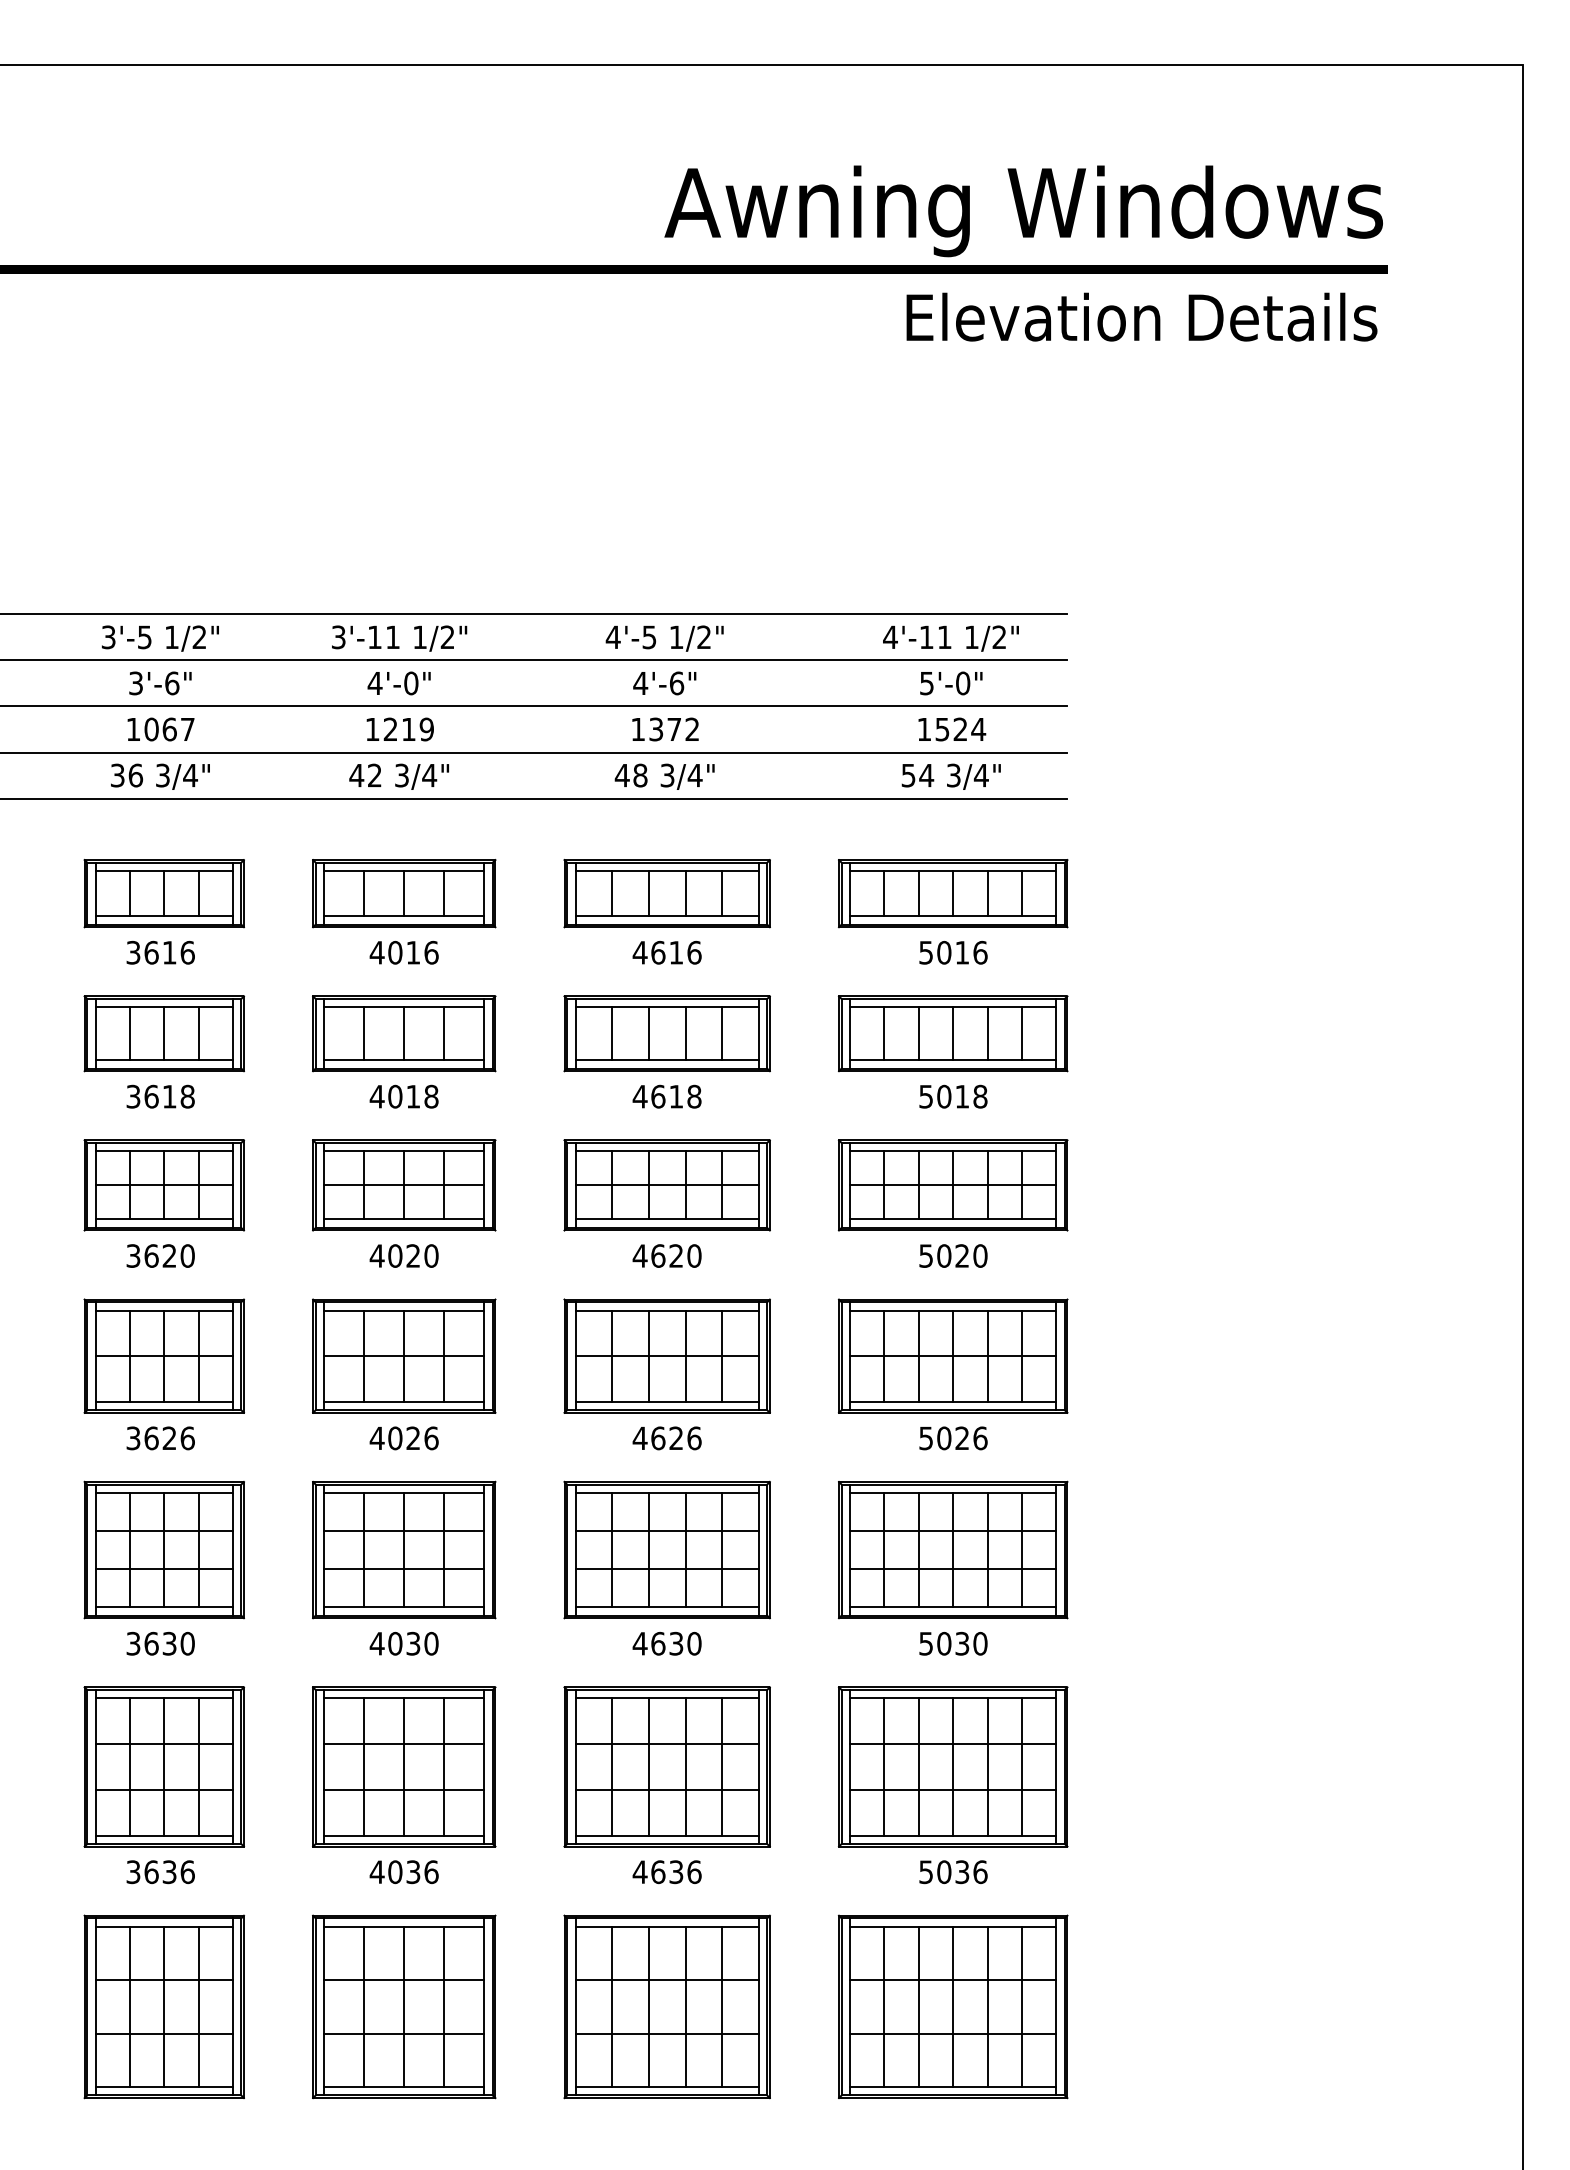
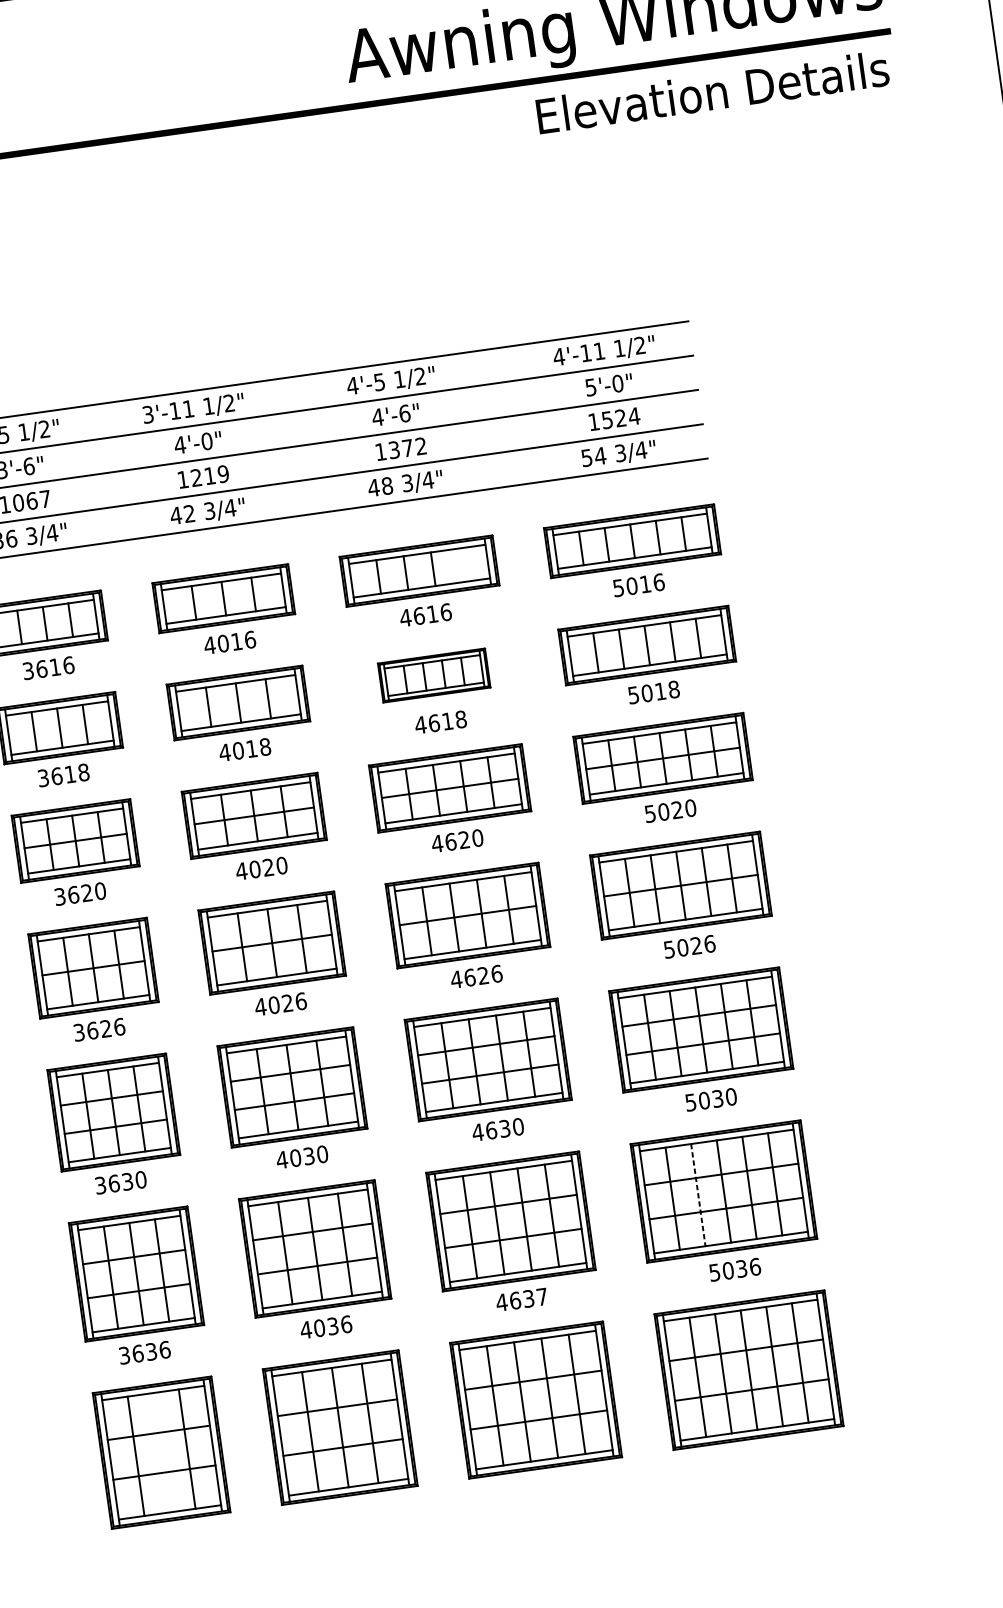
line: (722, 893) -> (460, 565), removed
part: (666, 1033) -> (433, 675), size x0.7
line: (918, 1766) -> (698, 1194), solid -> dashed
text: (694, 1872) -> (542, 1297), 4636 -> 4637
line: (164, 2006) -> (161, 1452), removed

